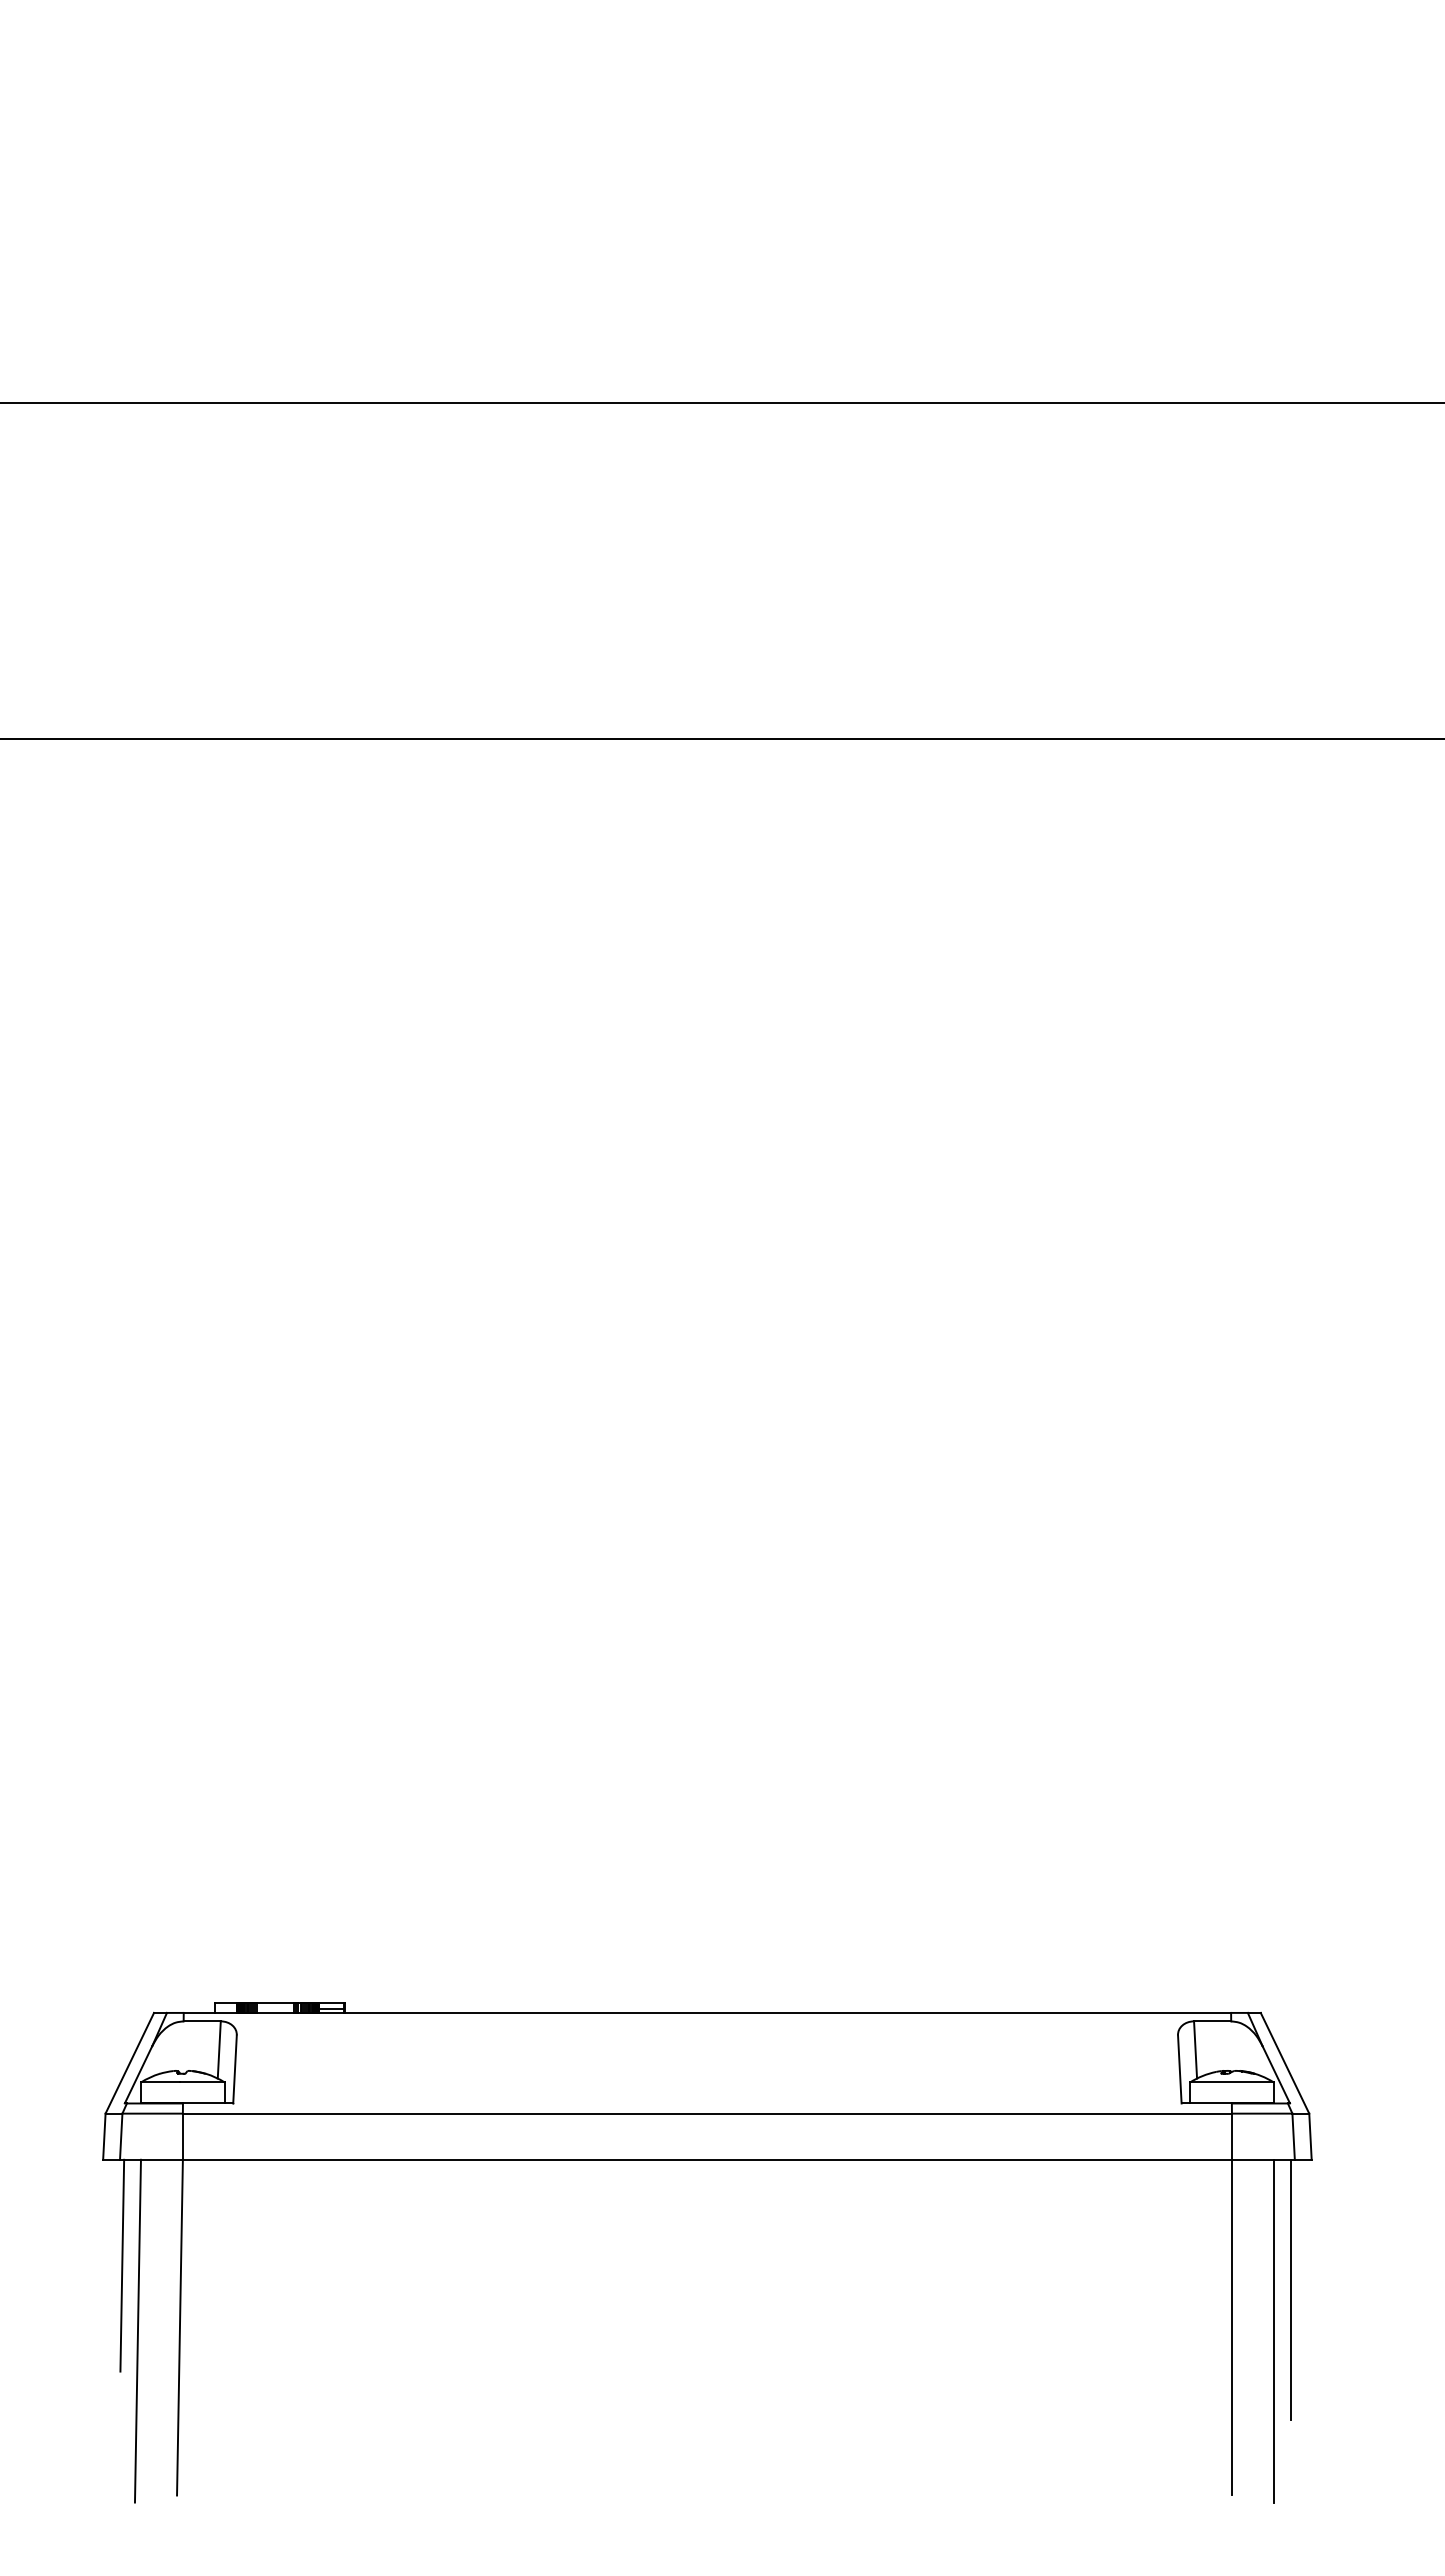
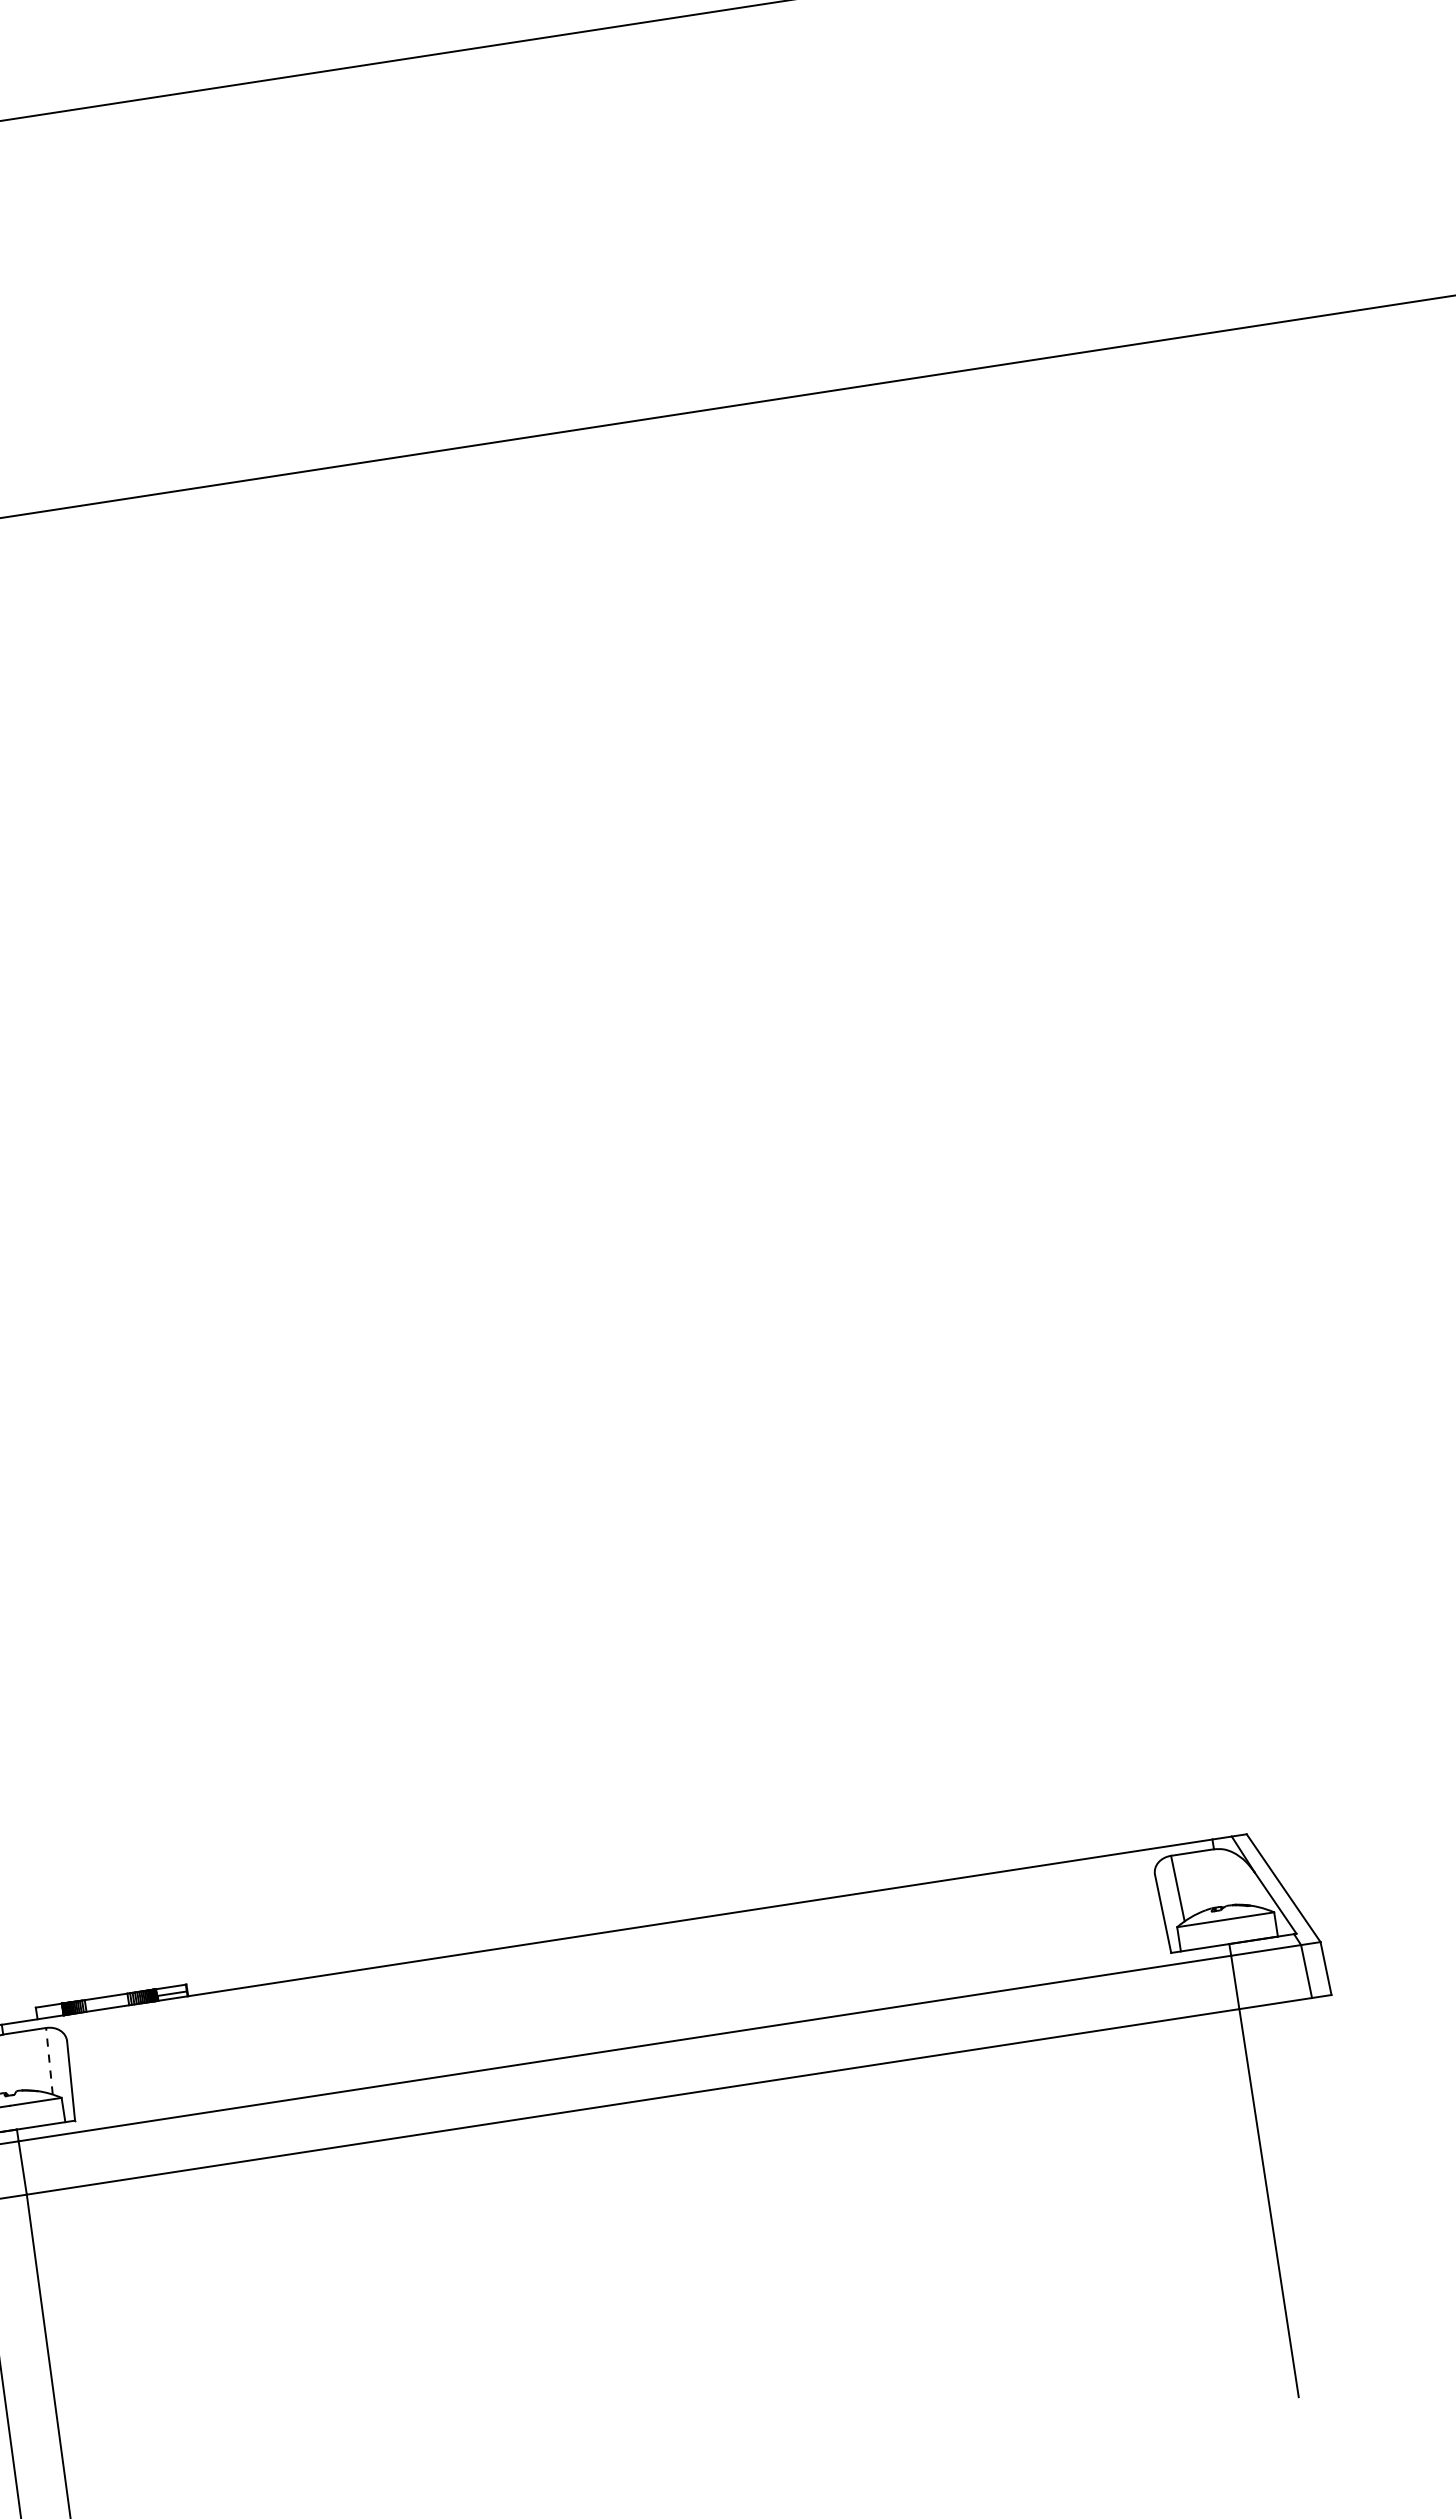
line: (219, 2049) -> (49, 2060), solid -> dashed
line: (1290, 2289) -> (1329, 2148), removed
line: (1273, 2330) -> (1317, 2199), removed

